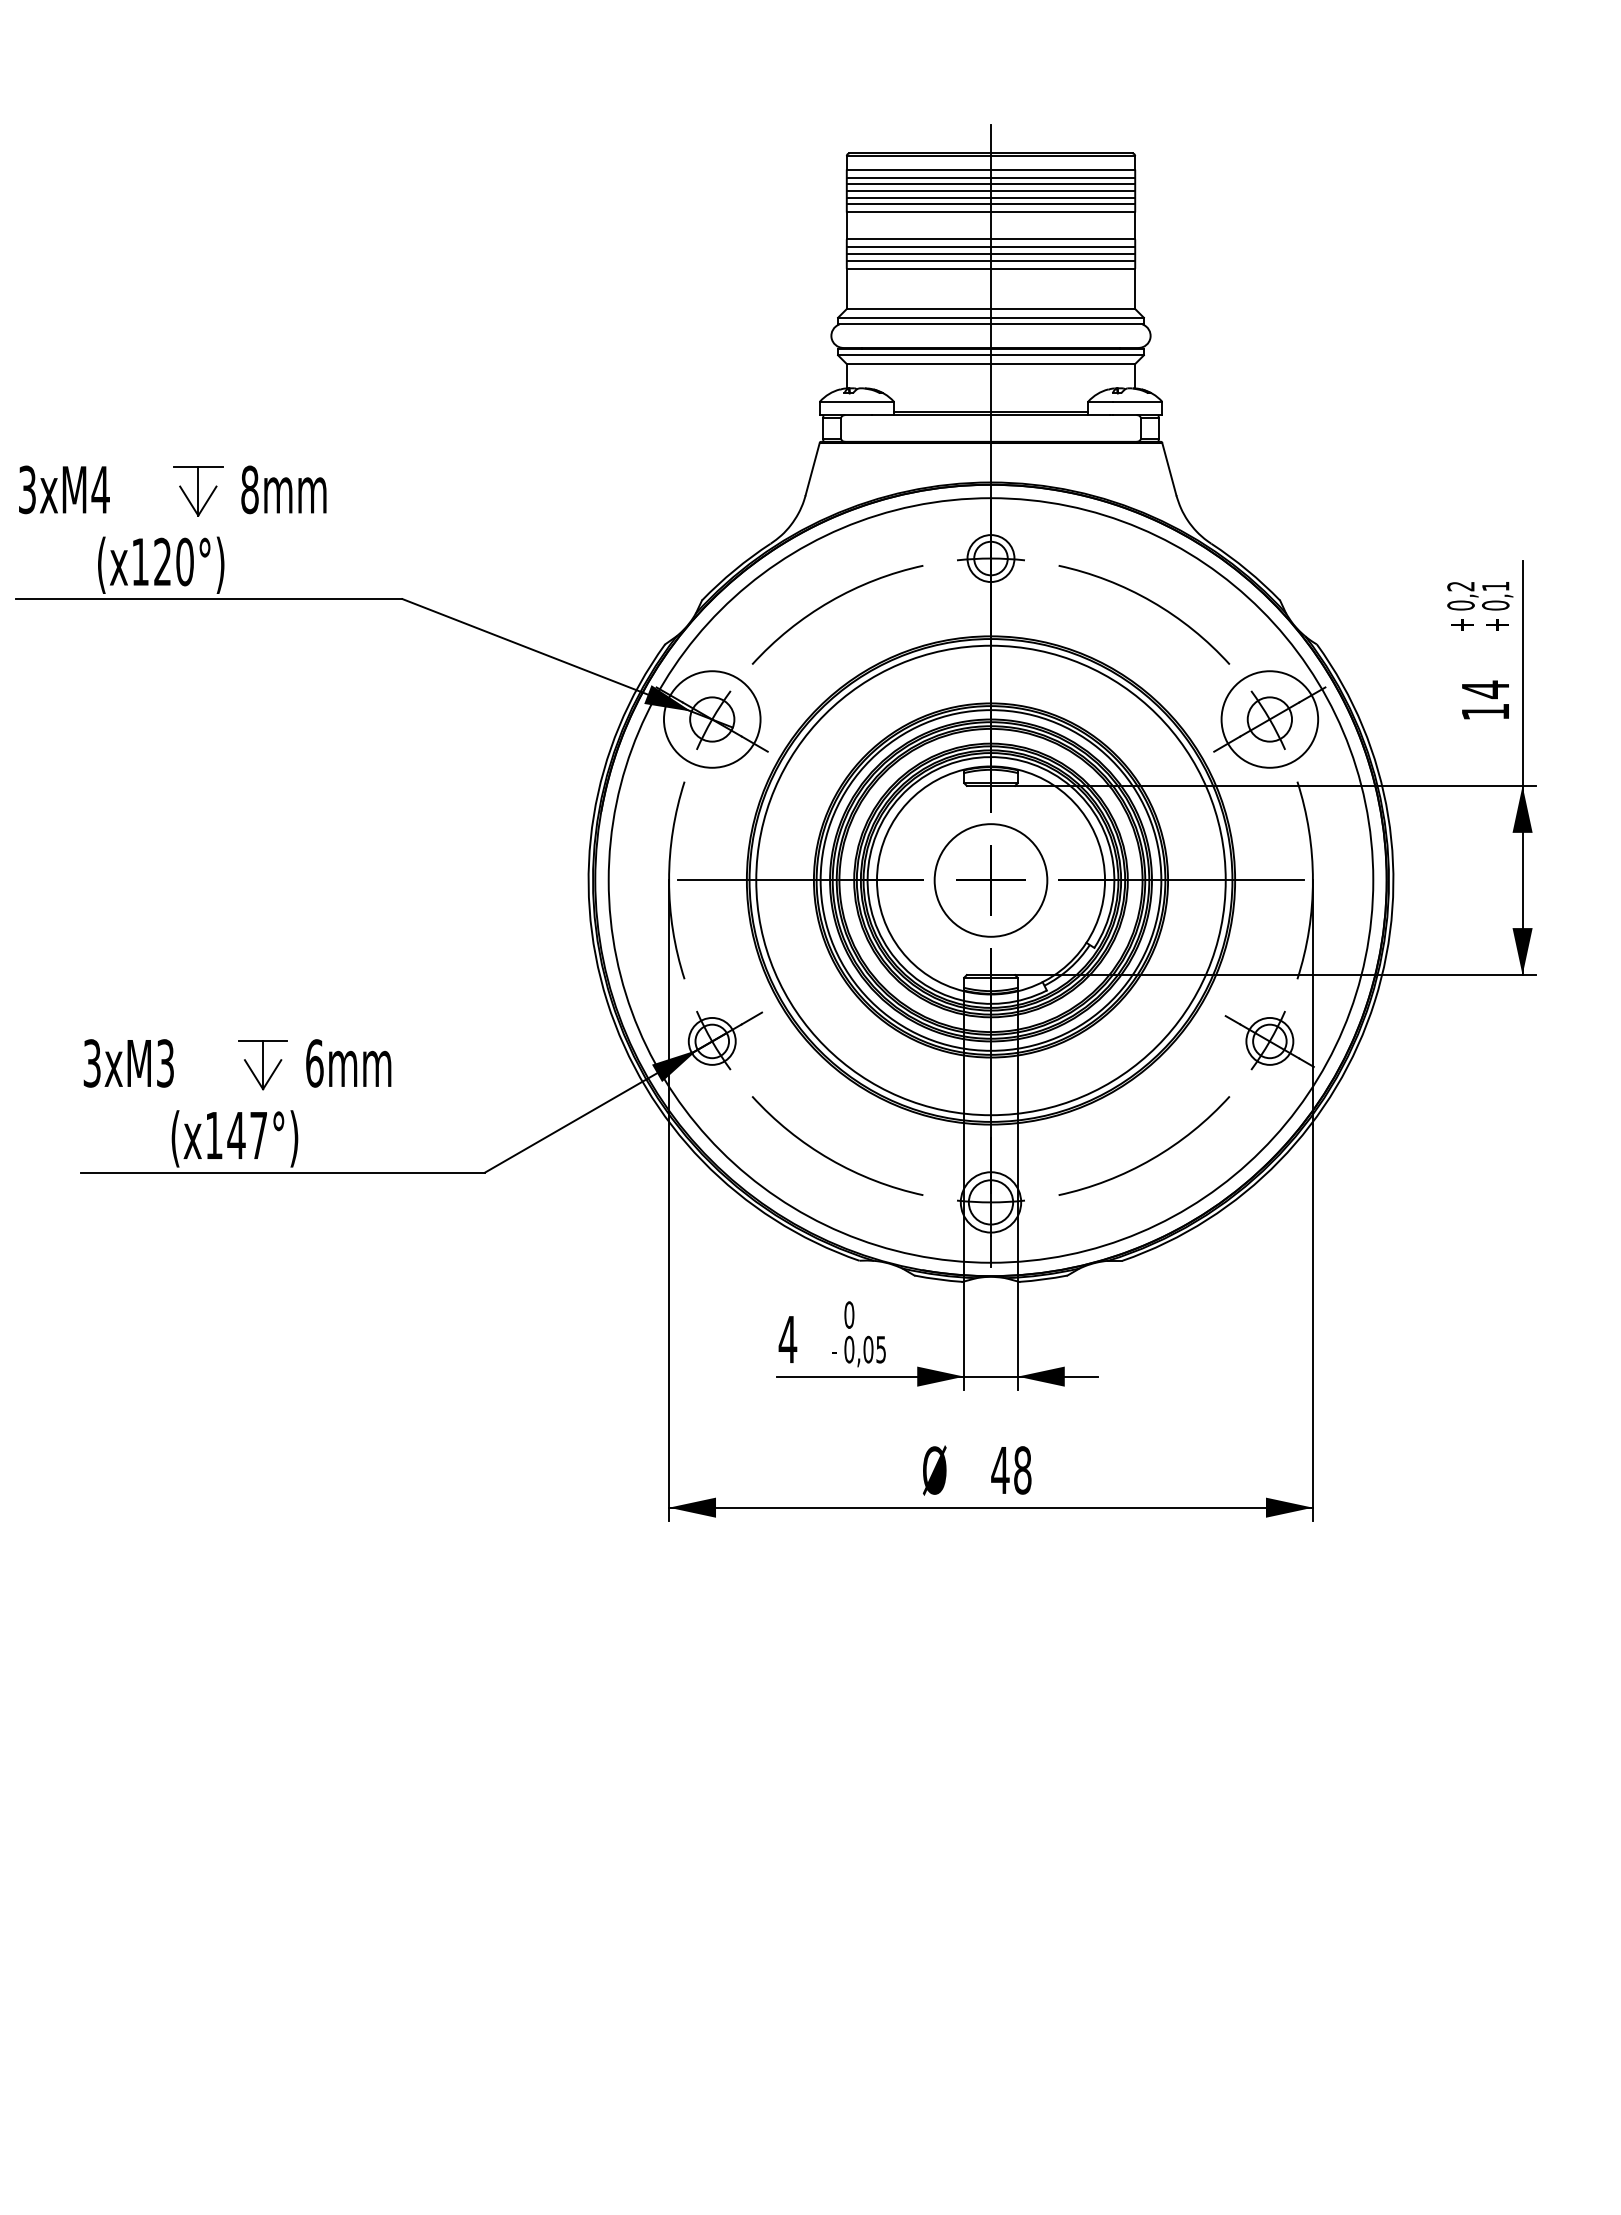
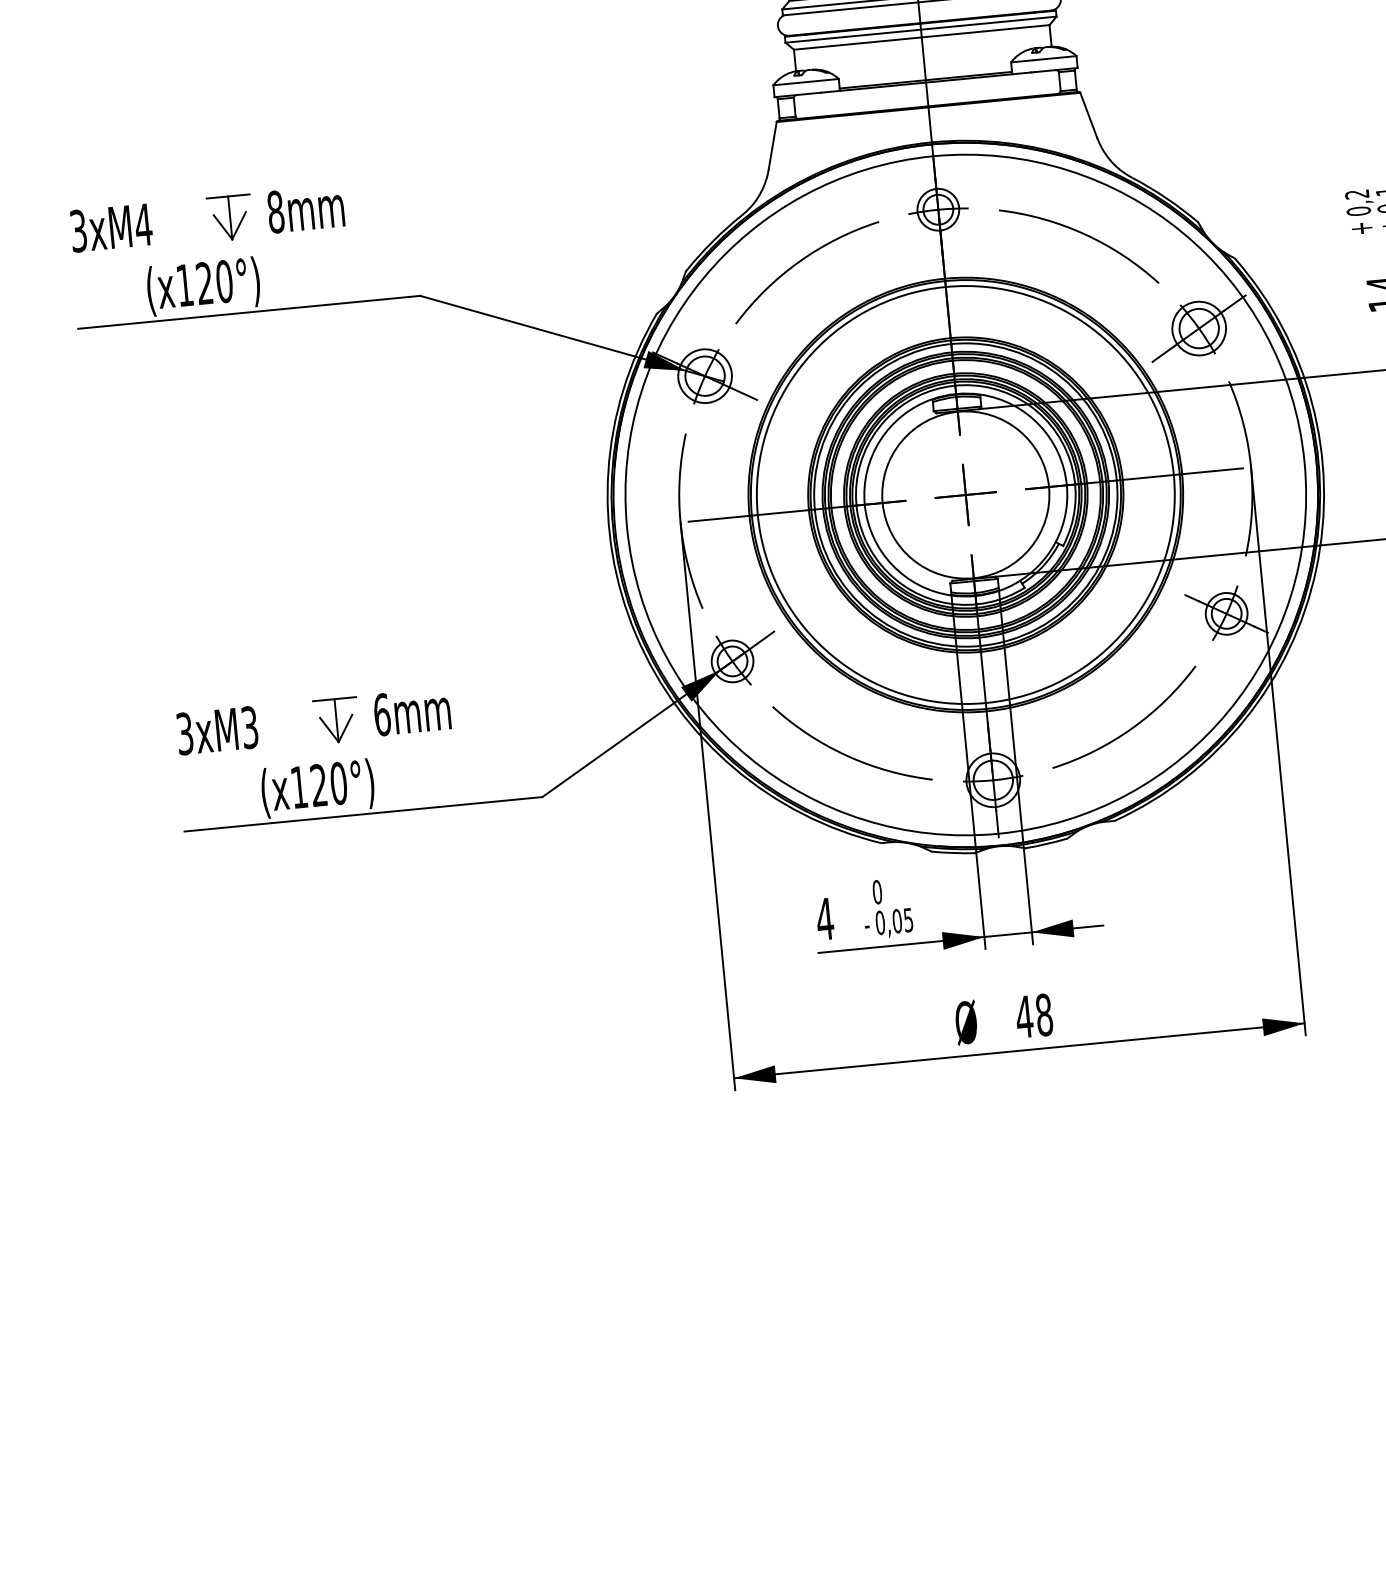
circle: (712, 719) -> (705, 376), size x0.62
circle: (1269, 719) -> (1198, 328), size x0.62
circle: (990, 880) -> (965, 495), size x1.67
text: (247, 1135) -> (328, 784), (x147°) -> (x120°)

